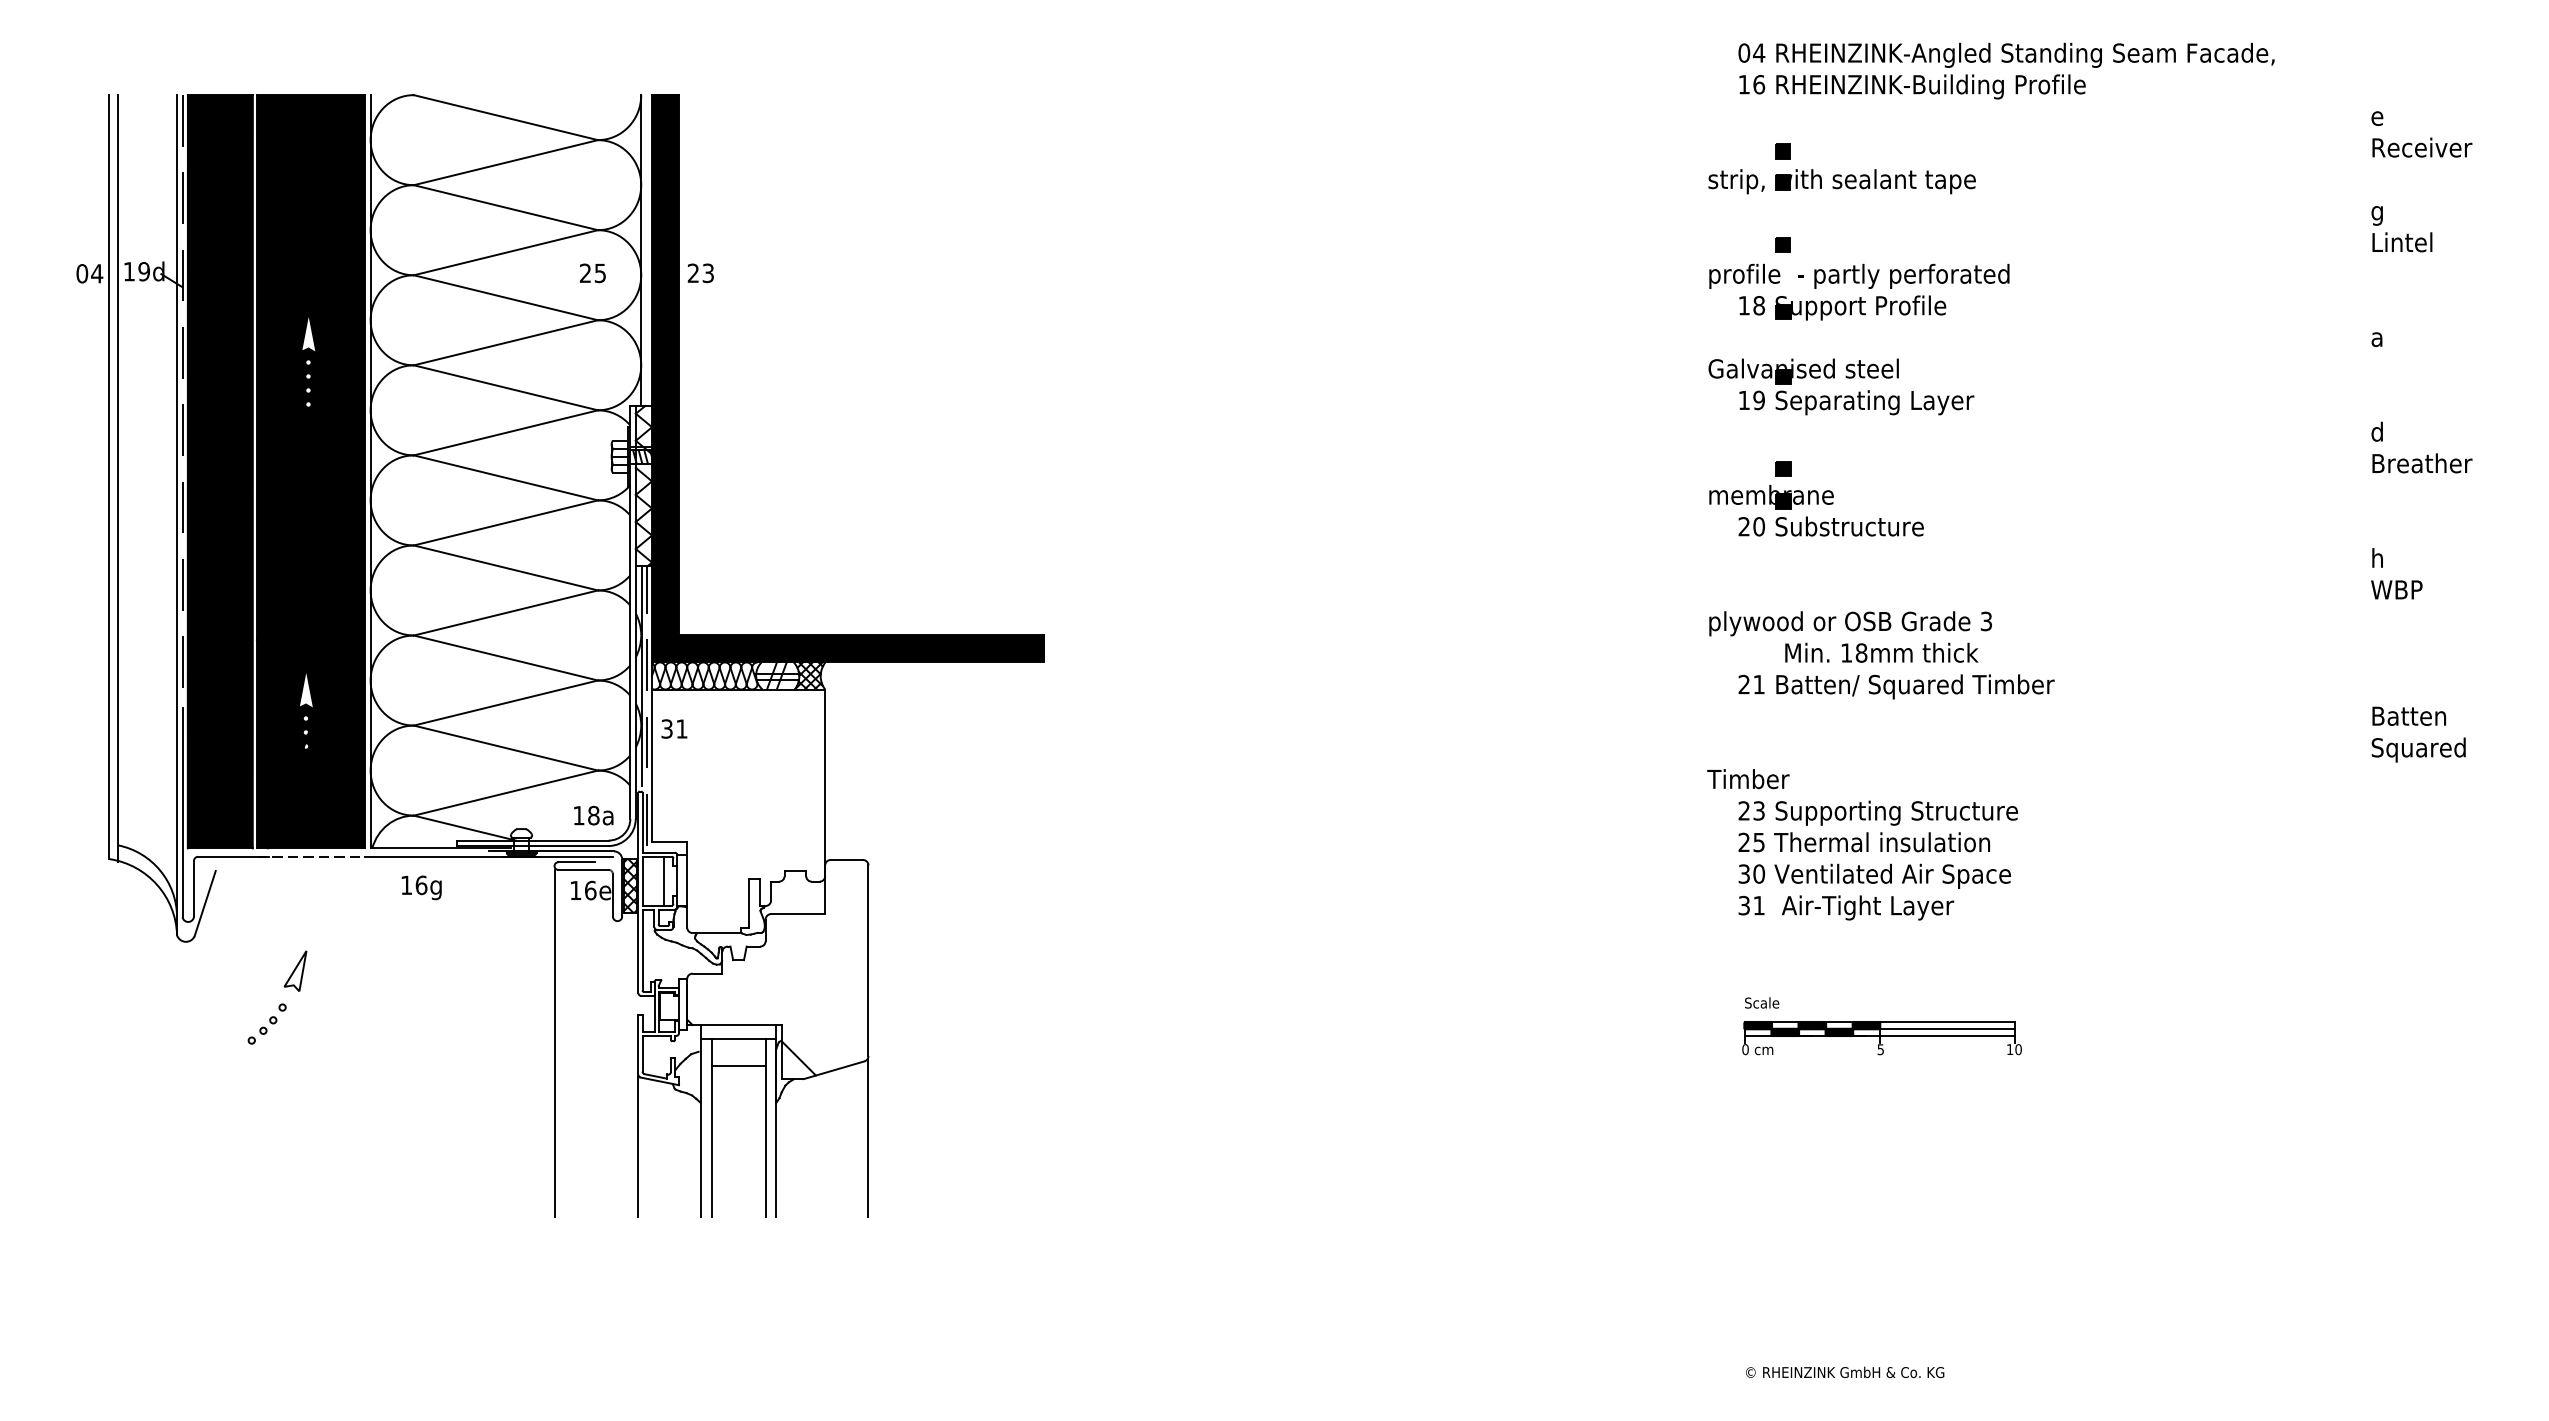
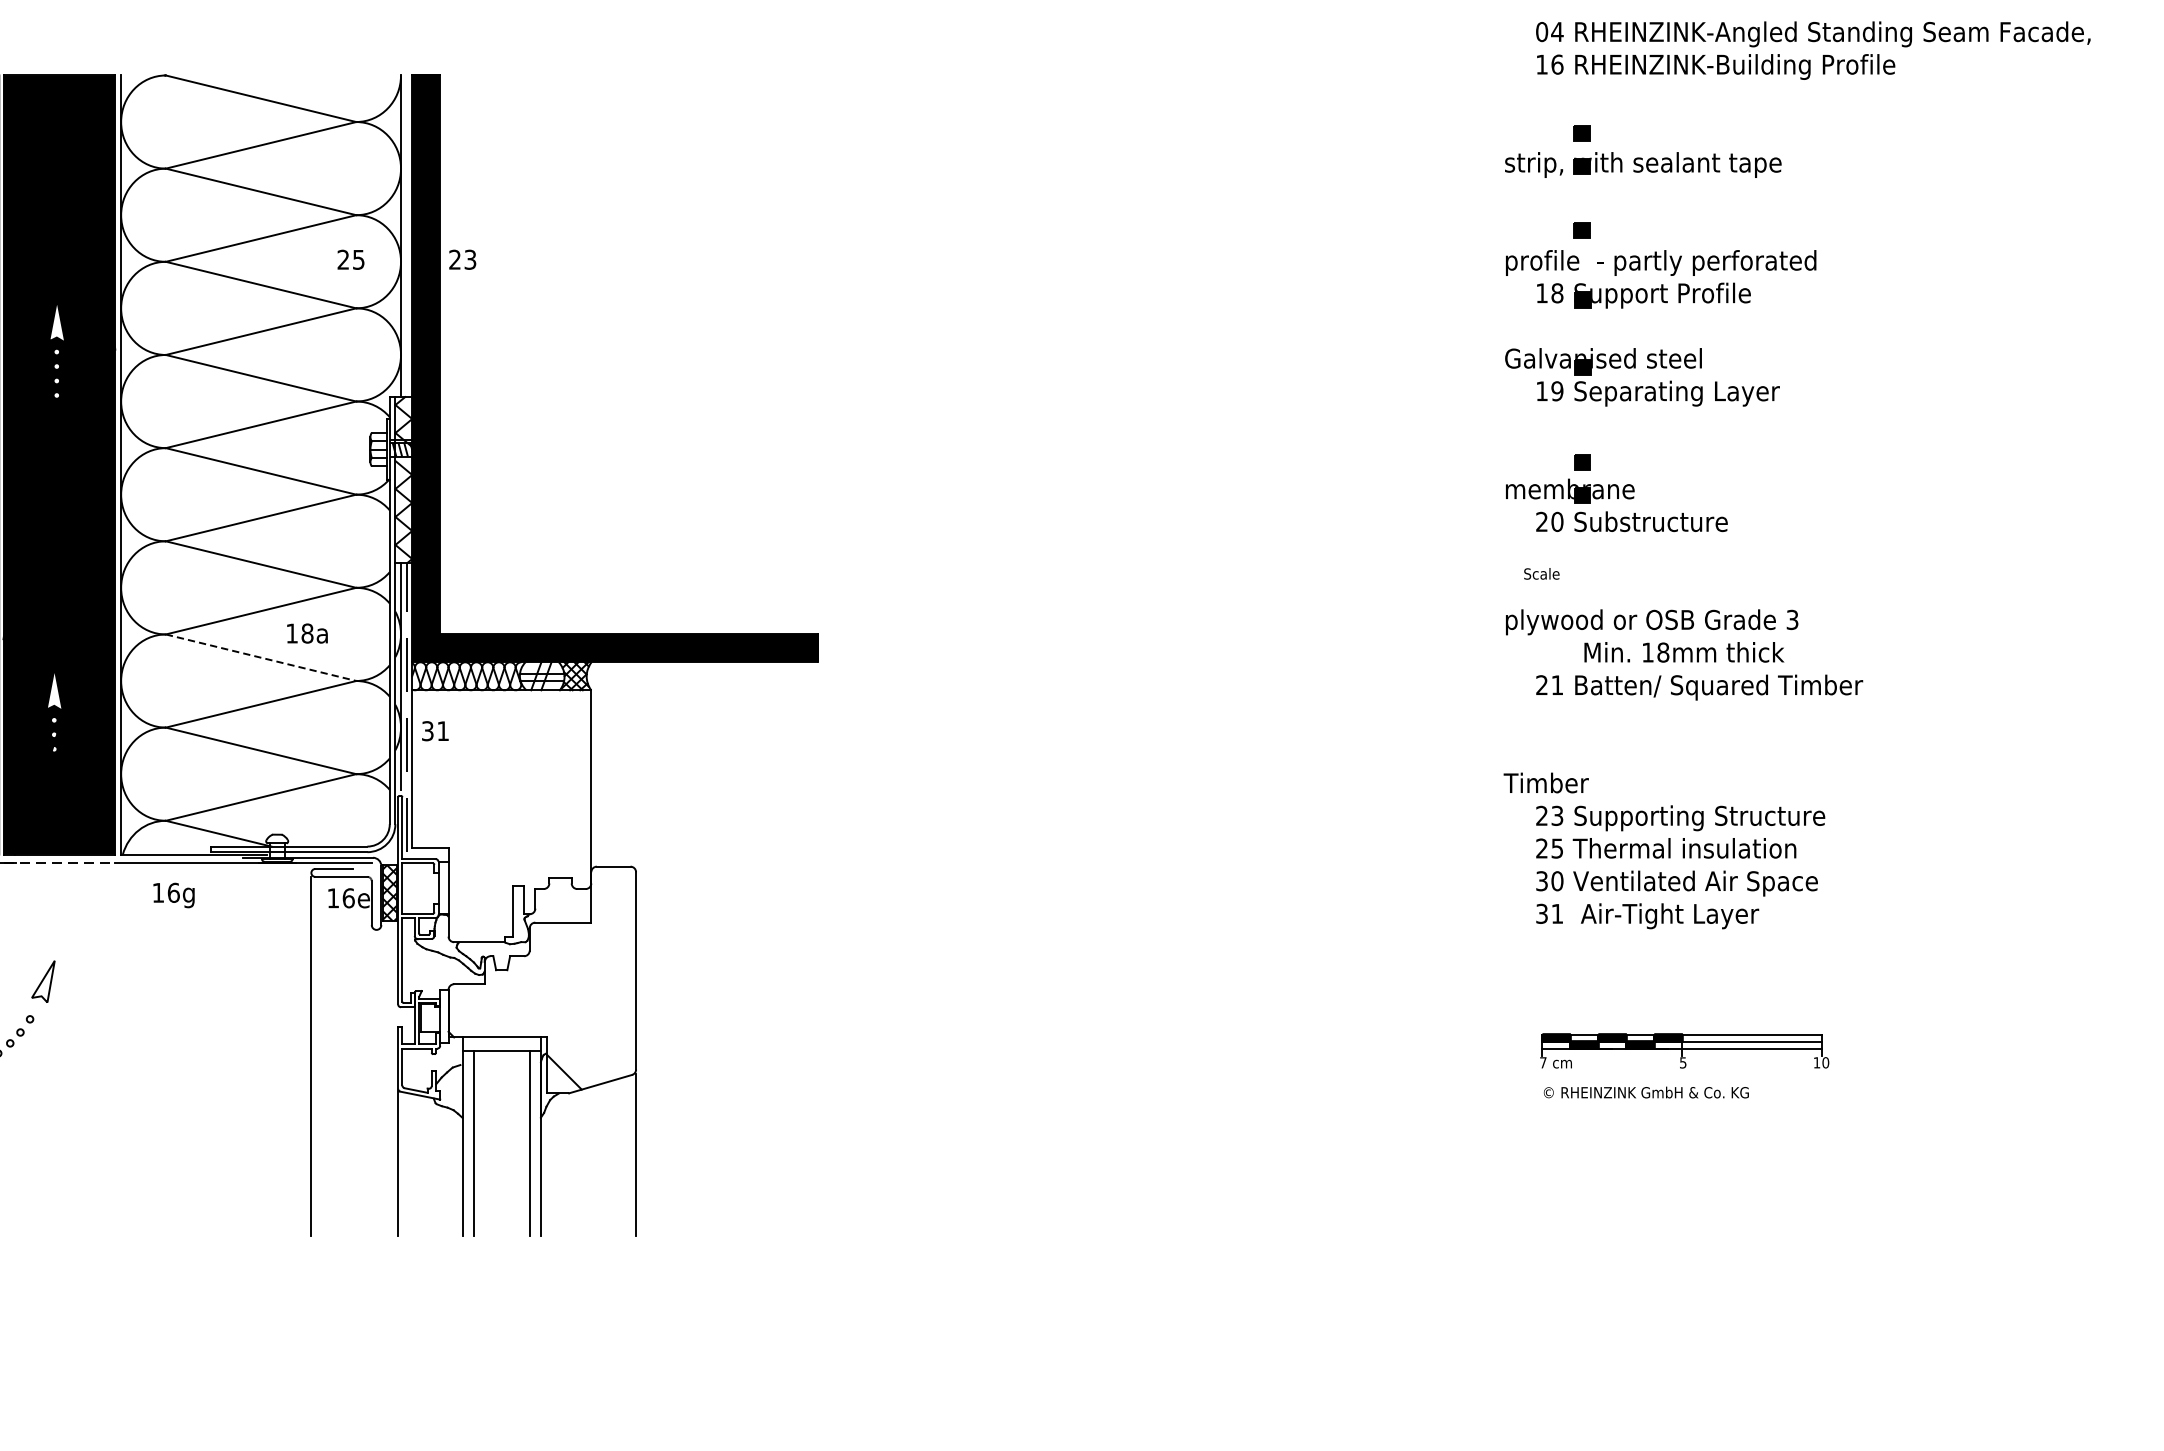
line: (505, 658) -> (260, 658), solid -> dashed
text: (593, 815) -> (307, 633), moved
line: (664, 880) -> (425, 887), removed
text: (1762, 1002) -> (1542, 573), moved
text: (1745, 1049) -> (1543, 1062), 0 -> 7
line: (738, 1065) -> (501, 1079), removed
text: (1845, 1372) -> (1646, 1092), moved

